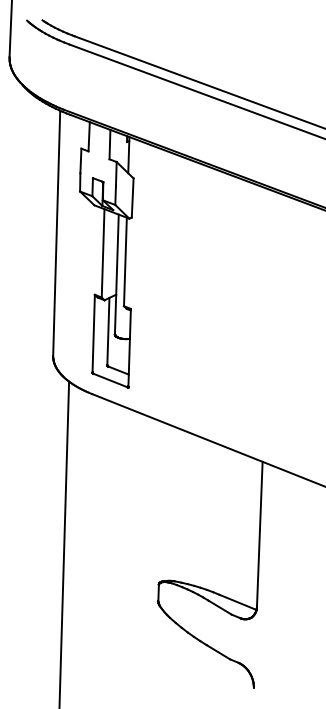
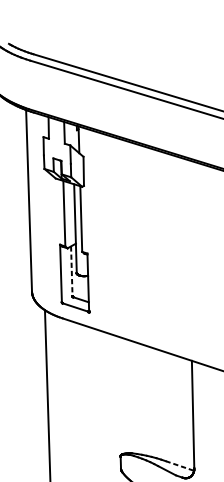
line: (108, 331) -> (71, 271), solid -> dashed
line: (237, 602) -> (179, 466), solid -> dashed

